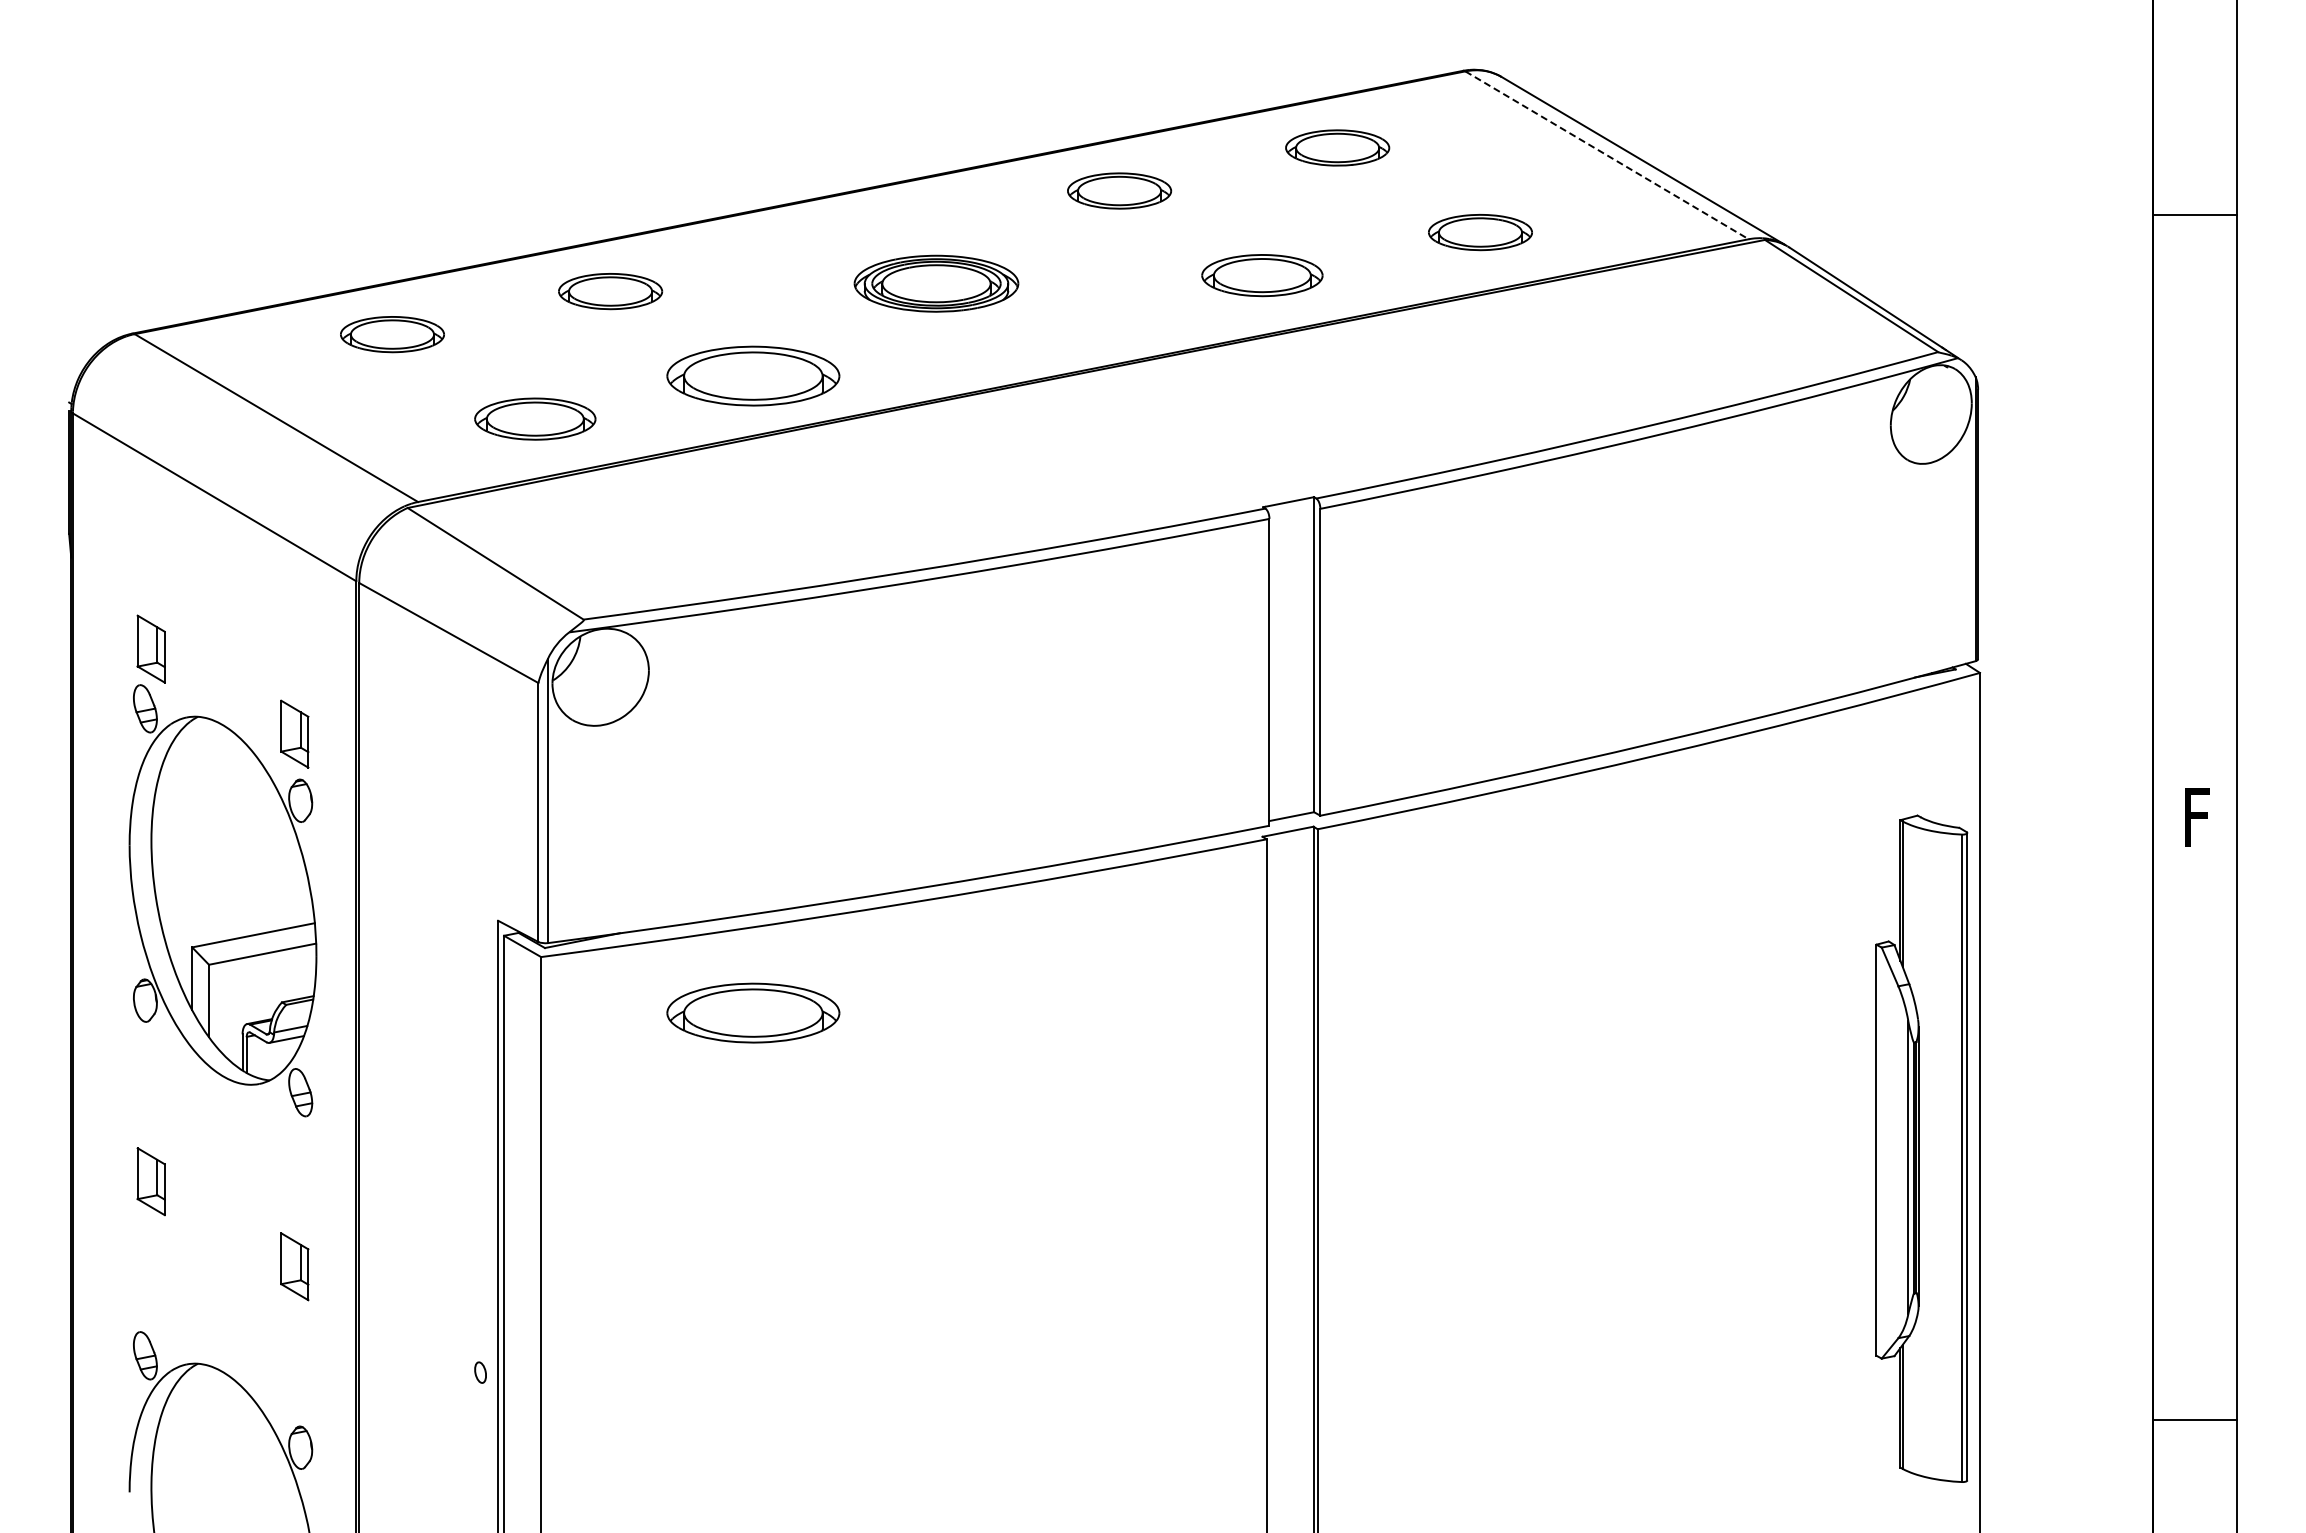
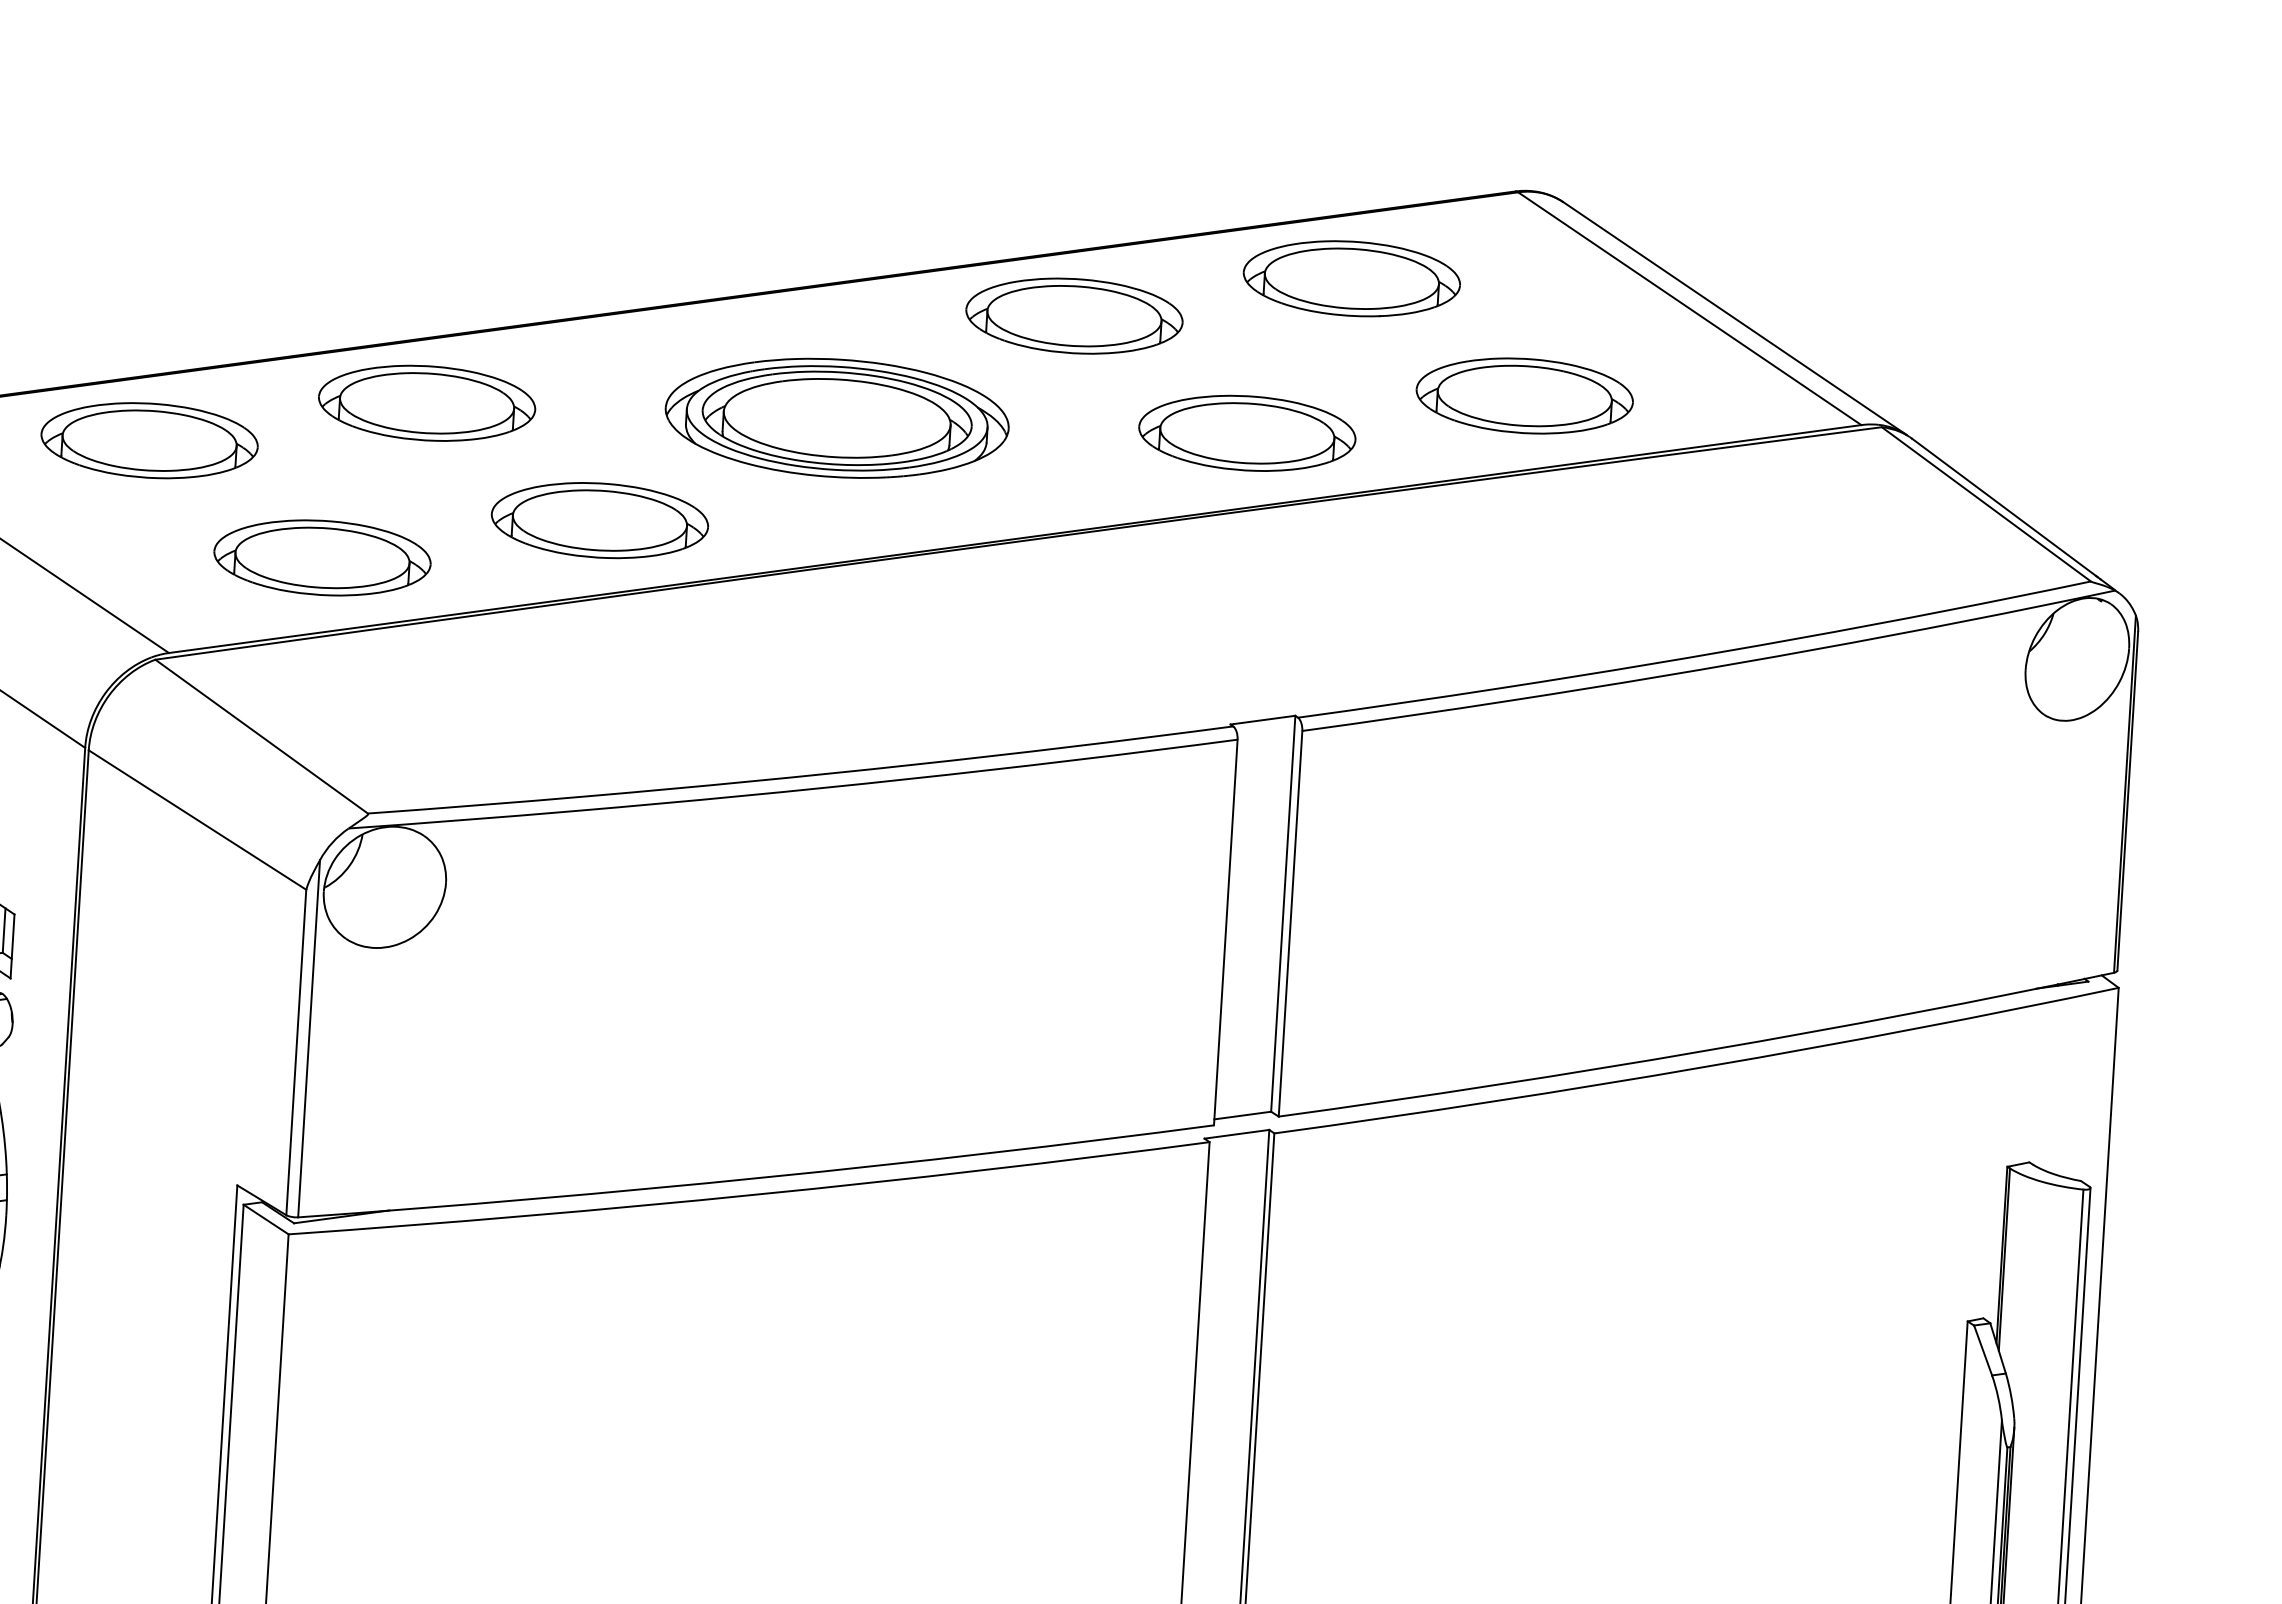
part: (1337, 147) -> (1351, 278), size x1.67
line: (1607, 155) -> (1690, 308), dashed -> solid
part: (1119, 190) -> (1074, 315), size x1.67
part: (1480, 232) -> (1524, 395), size x1.67
part: (1262, 275) -> (1247, 433), size x1.43
part: (936, 283) -> (837, 418), size x1.67
part: (610, 291) -> (426, 403), size x1.67
part: (392, 334) -> (149, 440), size x1.67
part: (535, 418) -> (322, 557), size x1.43
part: (753, 1012) -> (551, 1320), removed

